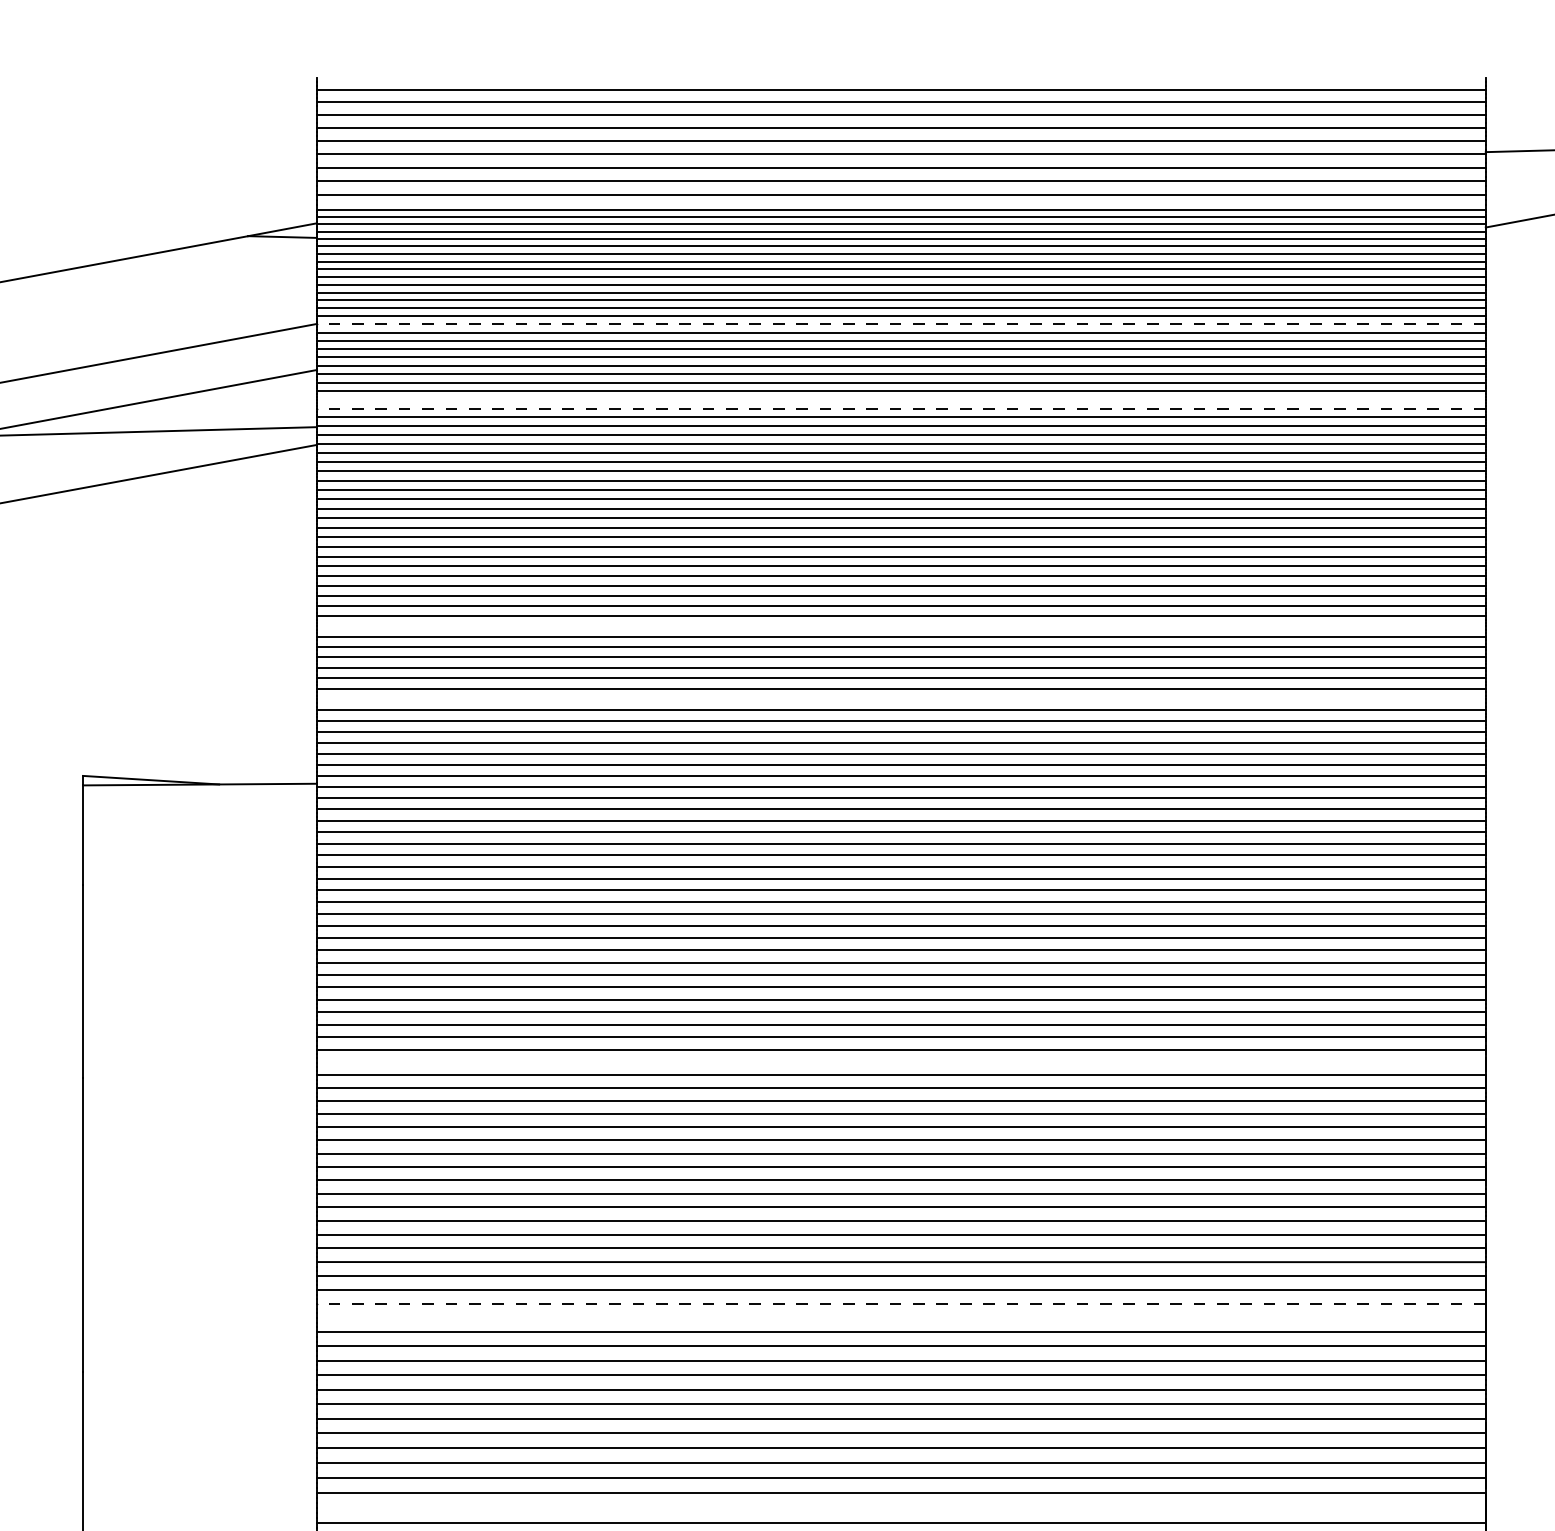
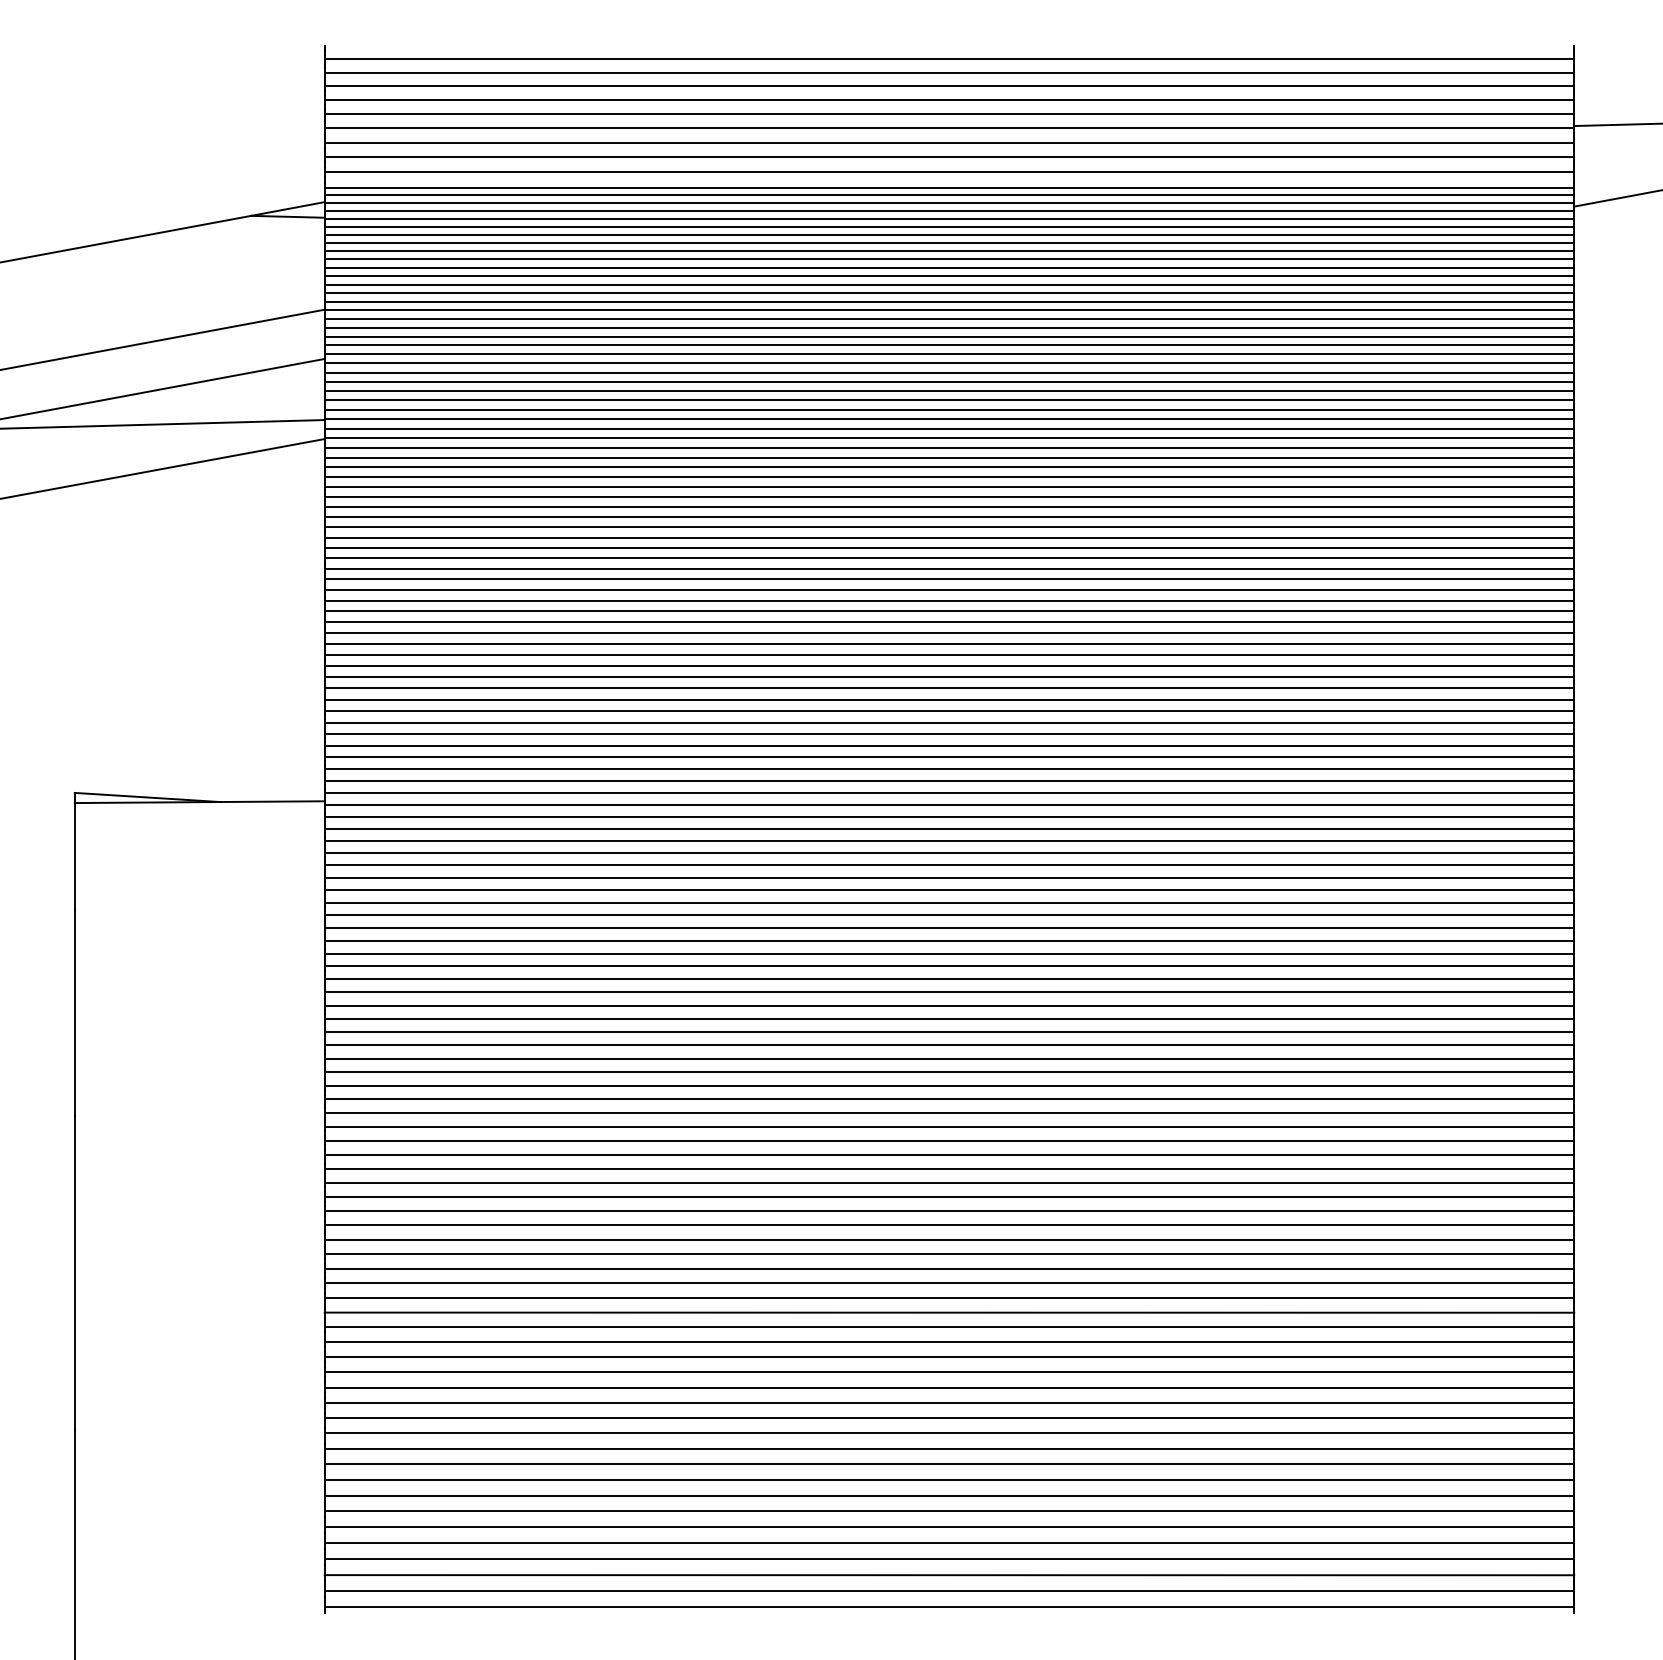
line: (901, 324) -> (949, 310), dashed -> solid
line: (901, 399) -> (949, 390), added
line: (901, 408) -> (949, 400), dashed -> solid
line: (901, 625) -> (949, 632), added
line: (901, 699) -> (949, 711), added
line: (901, 1062) -> (949, 1099), added
line: (901, 1304) -> (949, 1357), dashed -> solid
line: (901, 1318) -> (949, 1372), added
line: (901, 1507) -> (949, 1575), added

